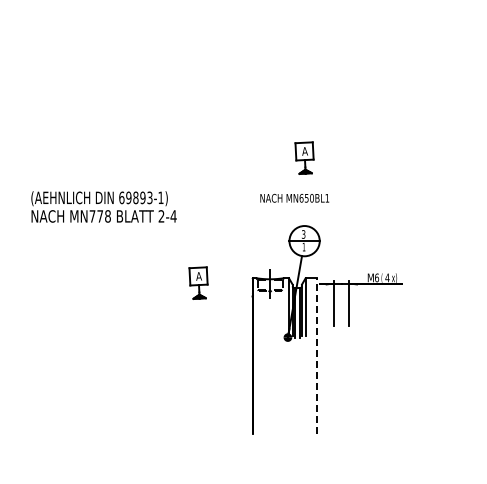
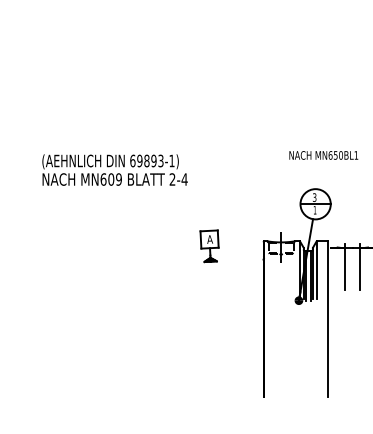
part: (304, 157) -> (315, 120), removed
text: (294, 197) -> (323, 154), moved
text: (99, 216) -> (110, 179), MN778 -> MN609
line: (316, 356) -> (327, 319), dashed -> solid

